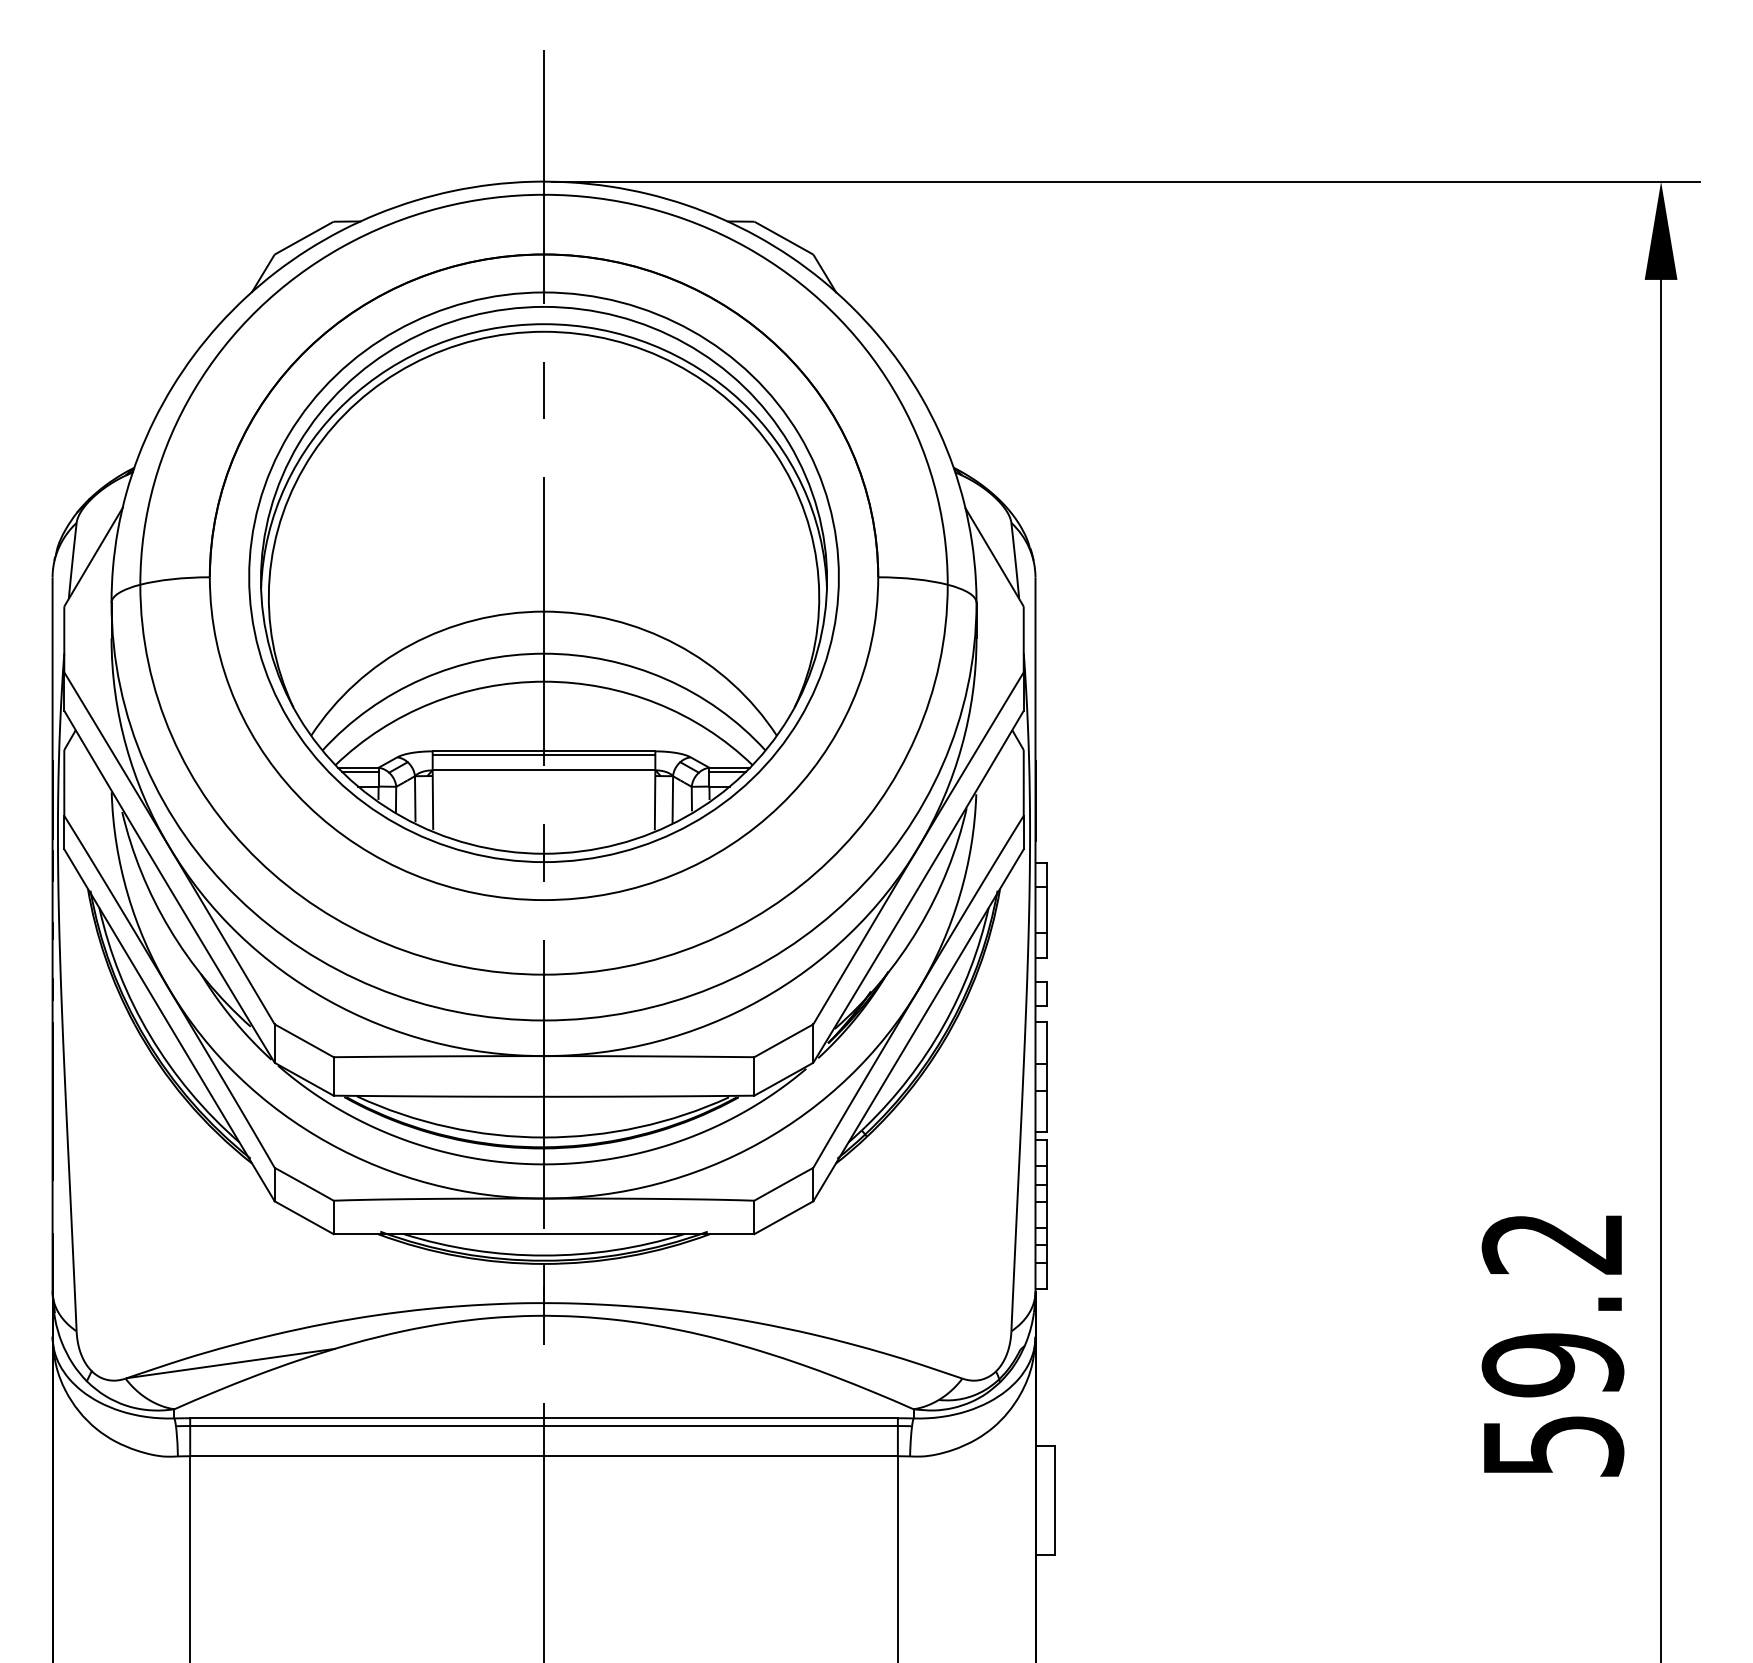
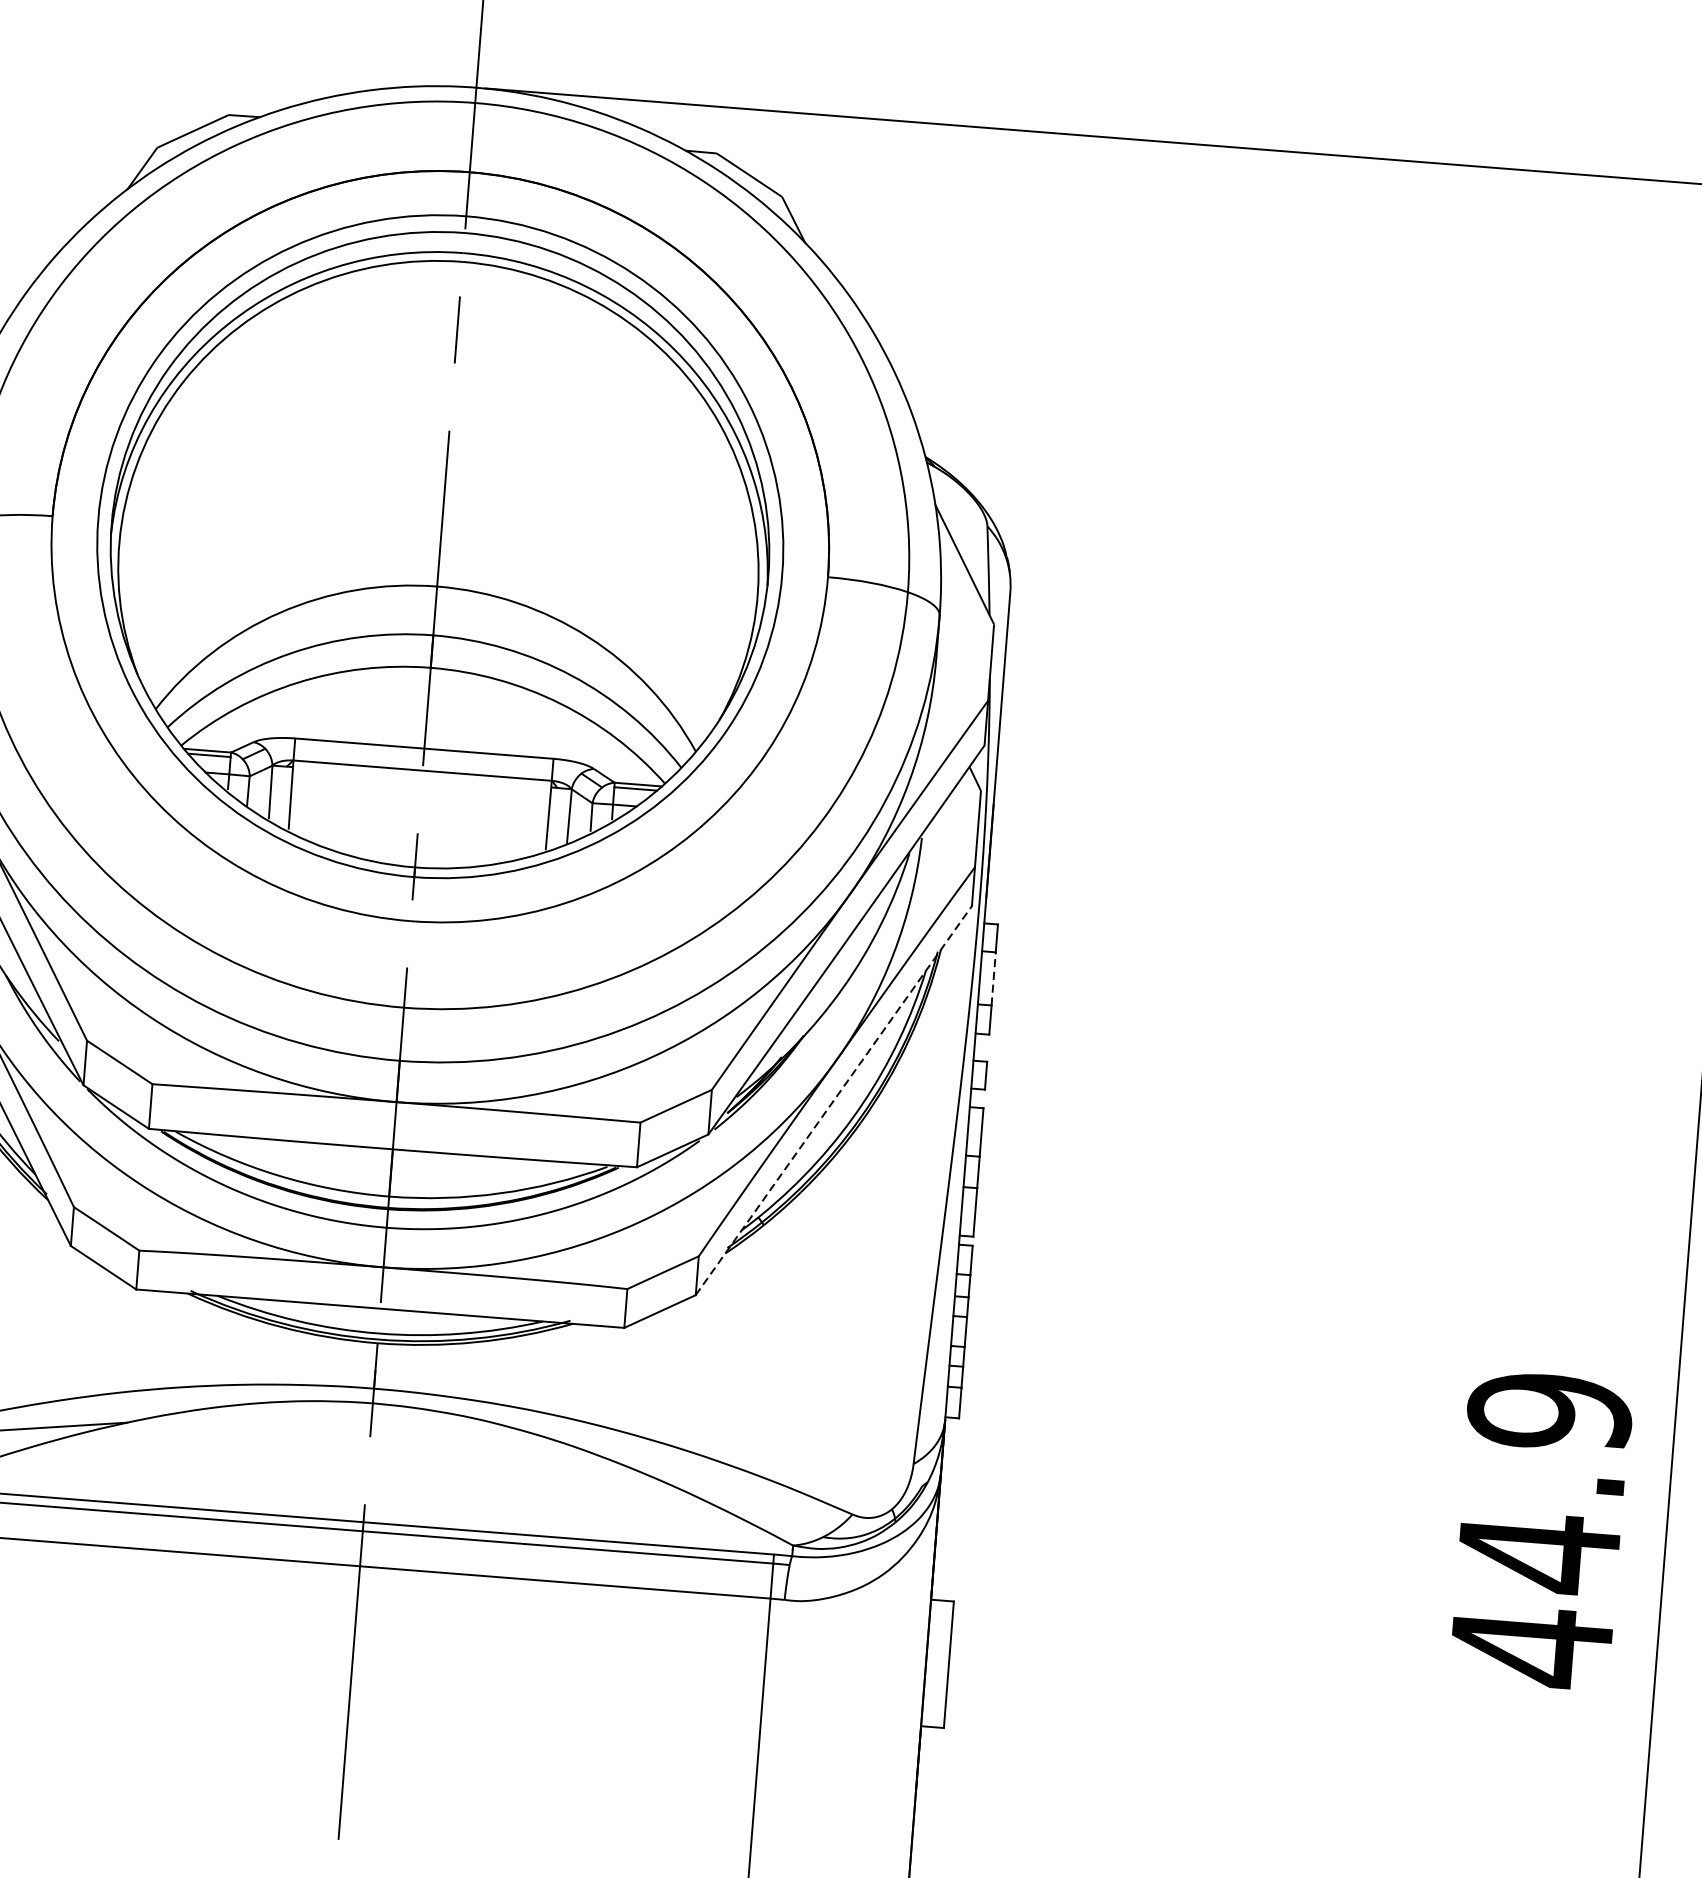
line: (543, 755) -> (423, 753), removed
line: (1047, 910) -> (993, 979), solid -> dashed
line: (918, 1024) -> (833, 1099), solid -> dashed
text: (1552, 1346) -> (1539, 1531), 59.2 -> 44.9

